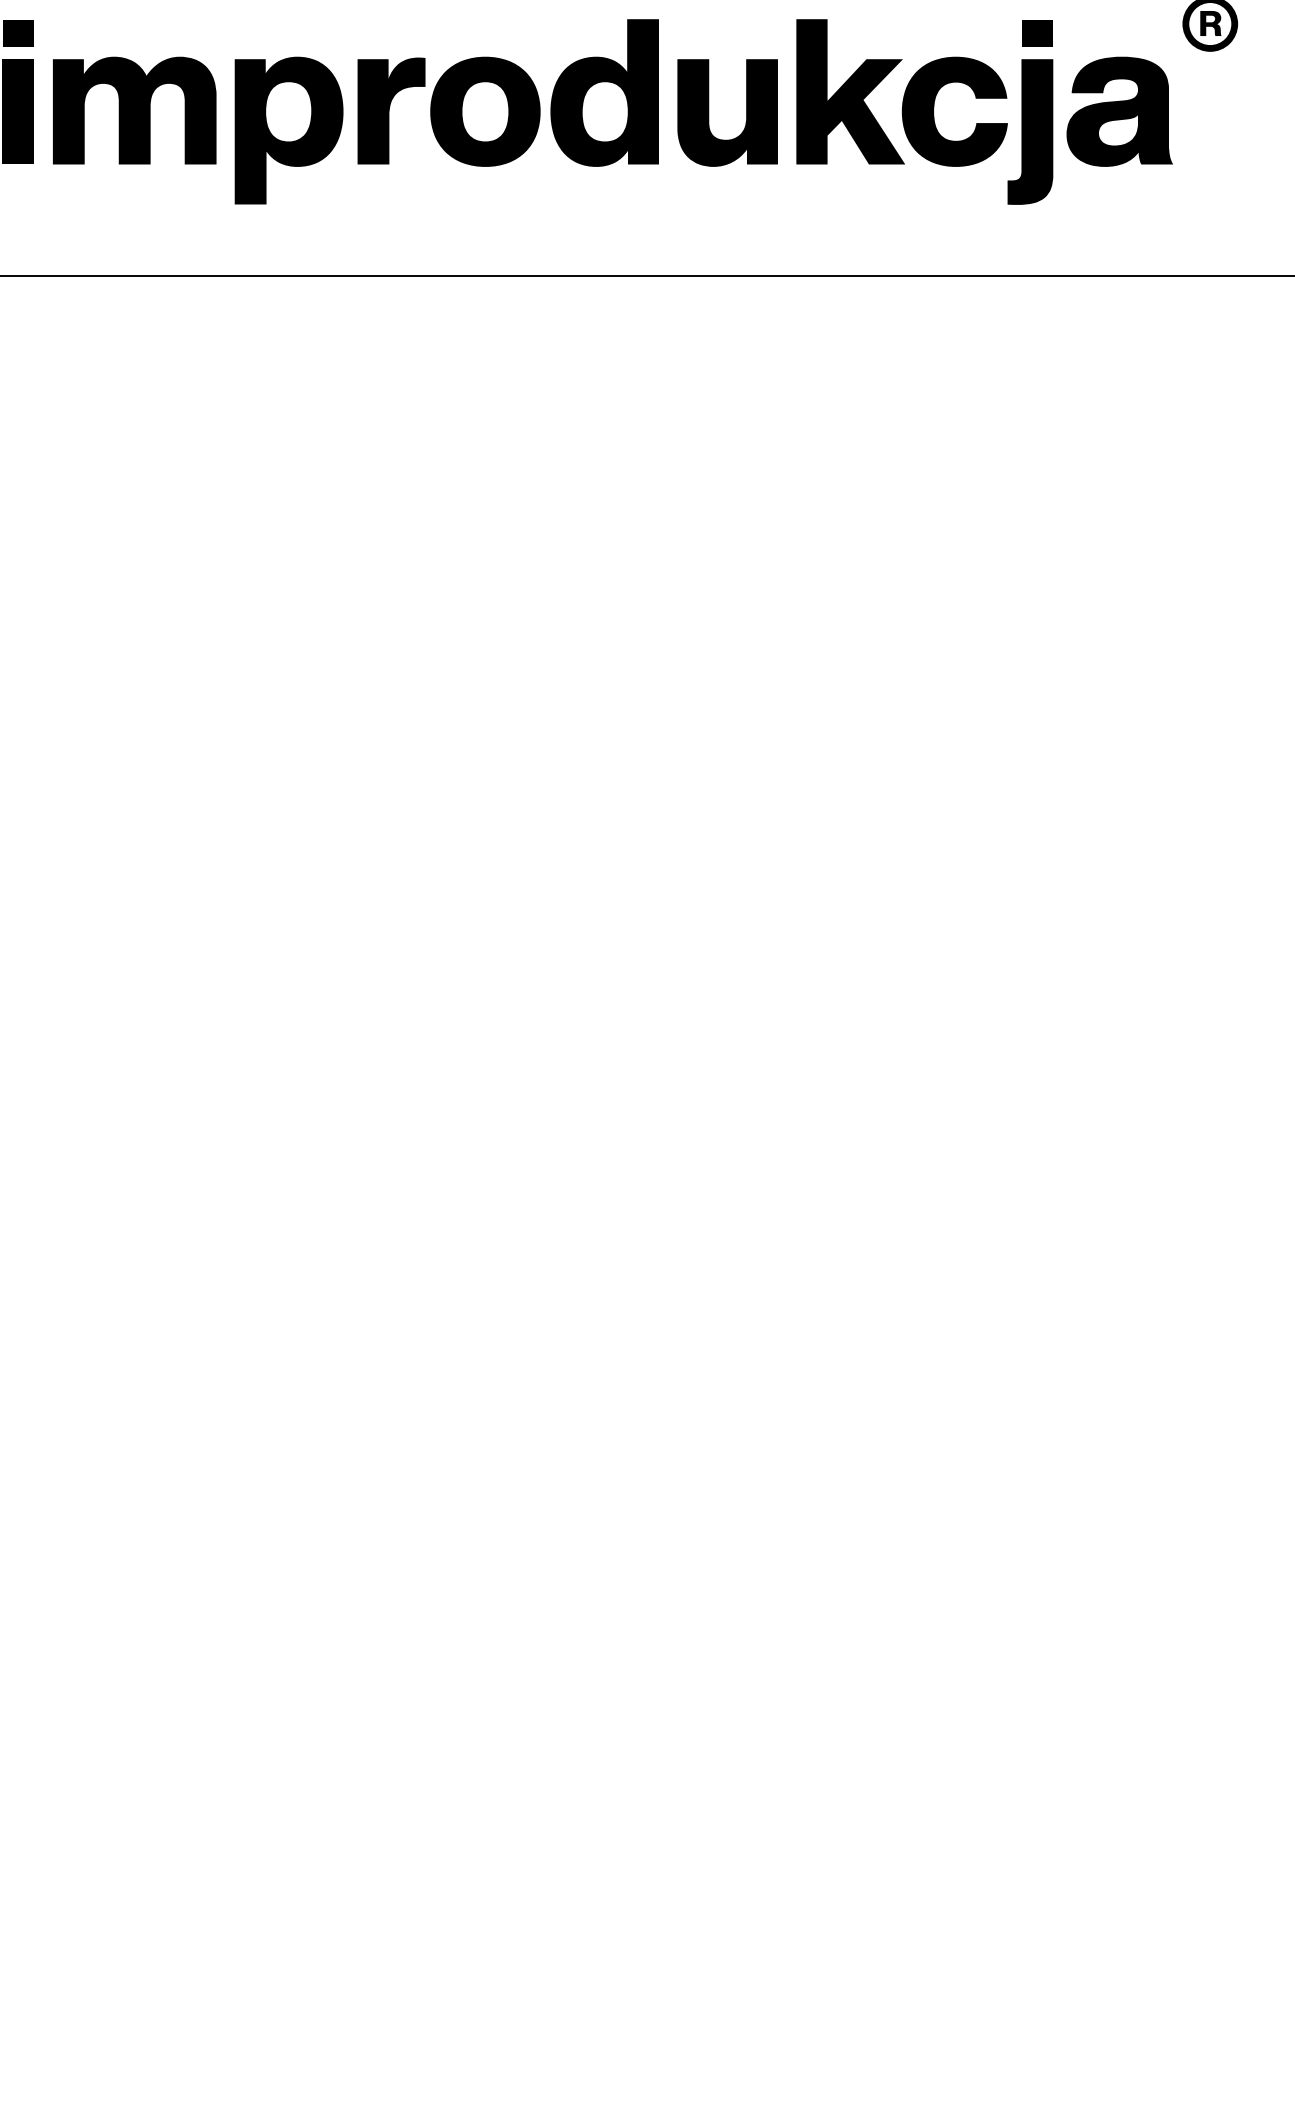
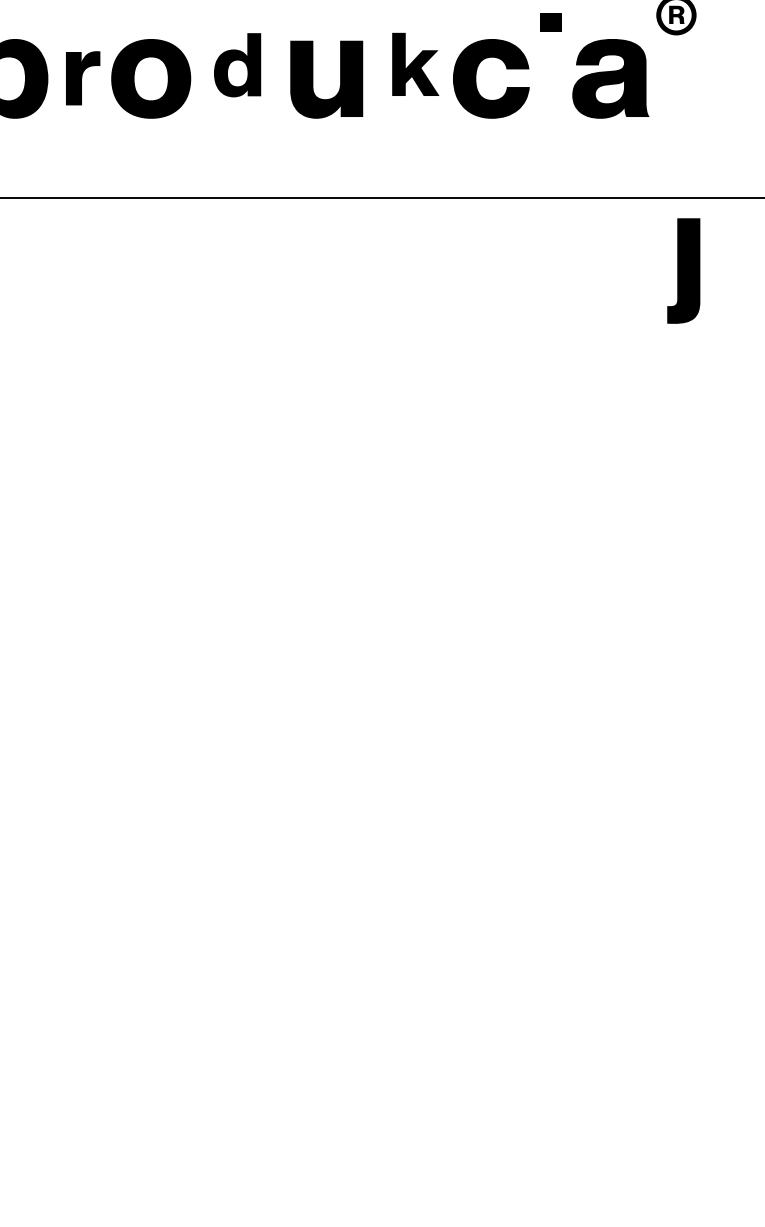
part: (850, 91) -> (415, 64), size x0.6
part: (604, 92) -> (237, 64), size x0.6
part: (391, 110) -> (83, 77), size x0.7
part: (1030, 131) -> (683, 270), moved

